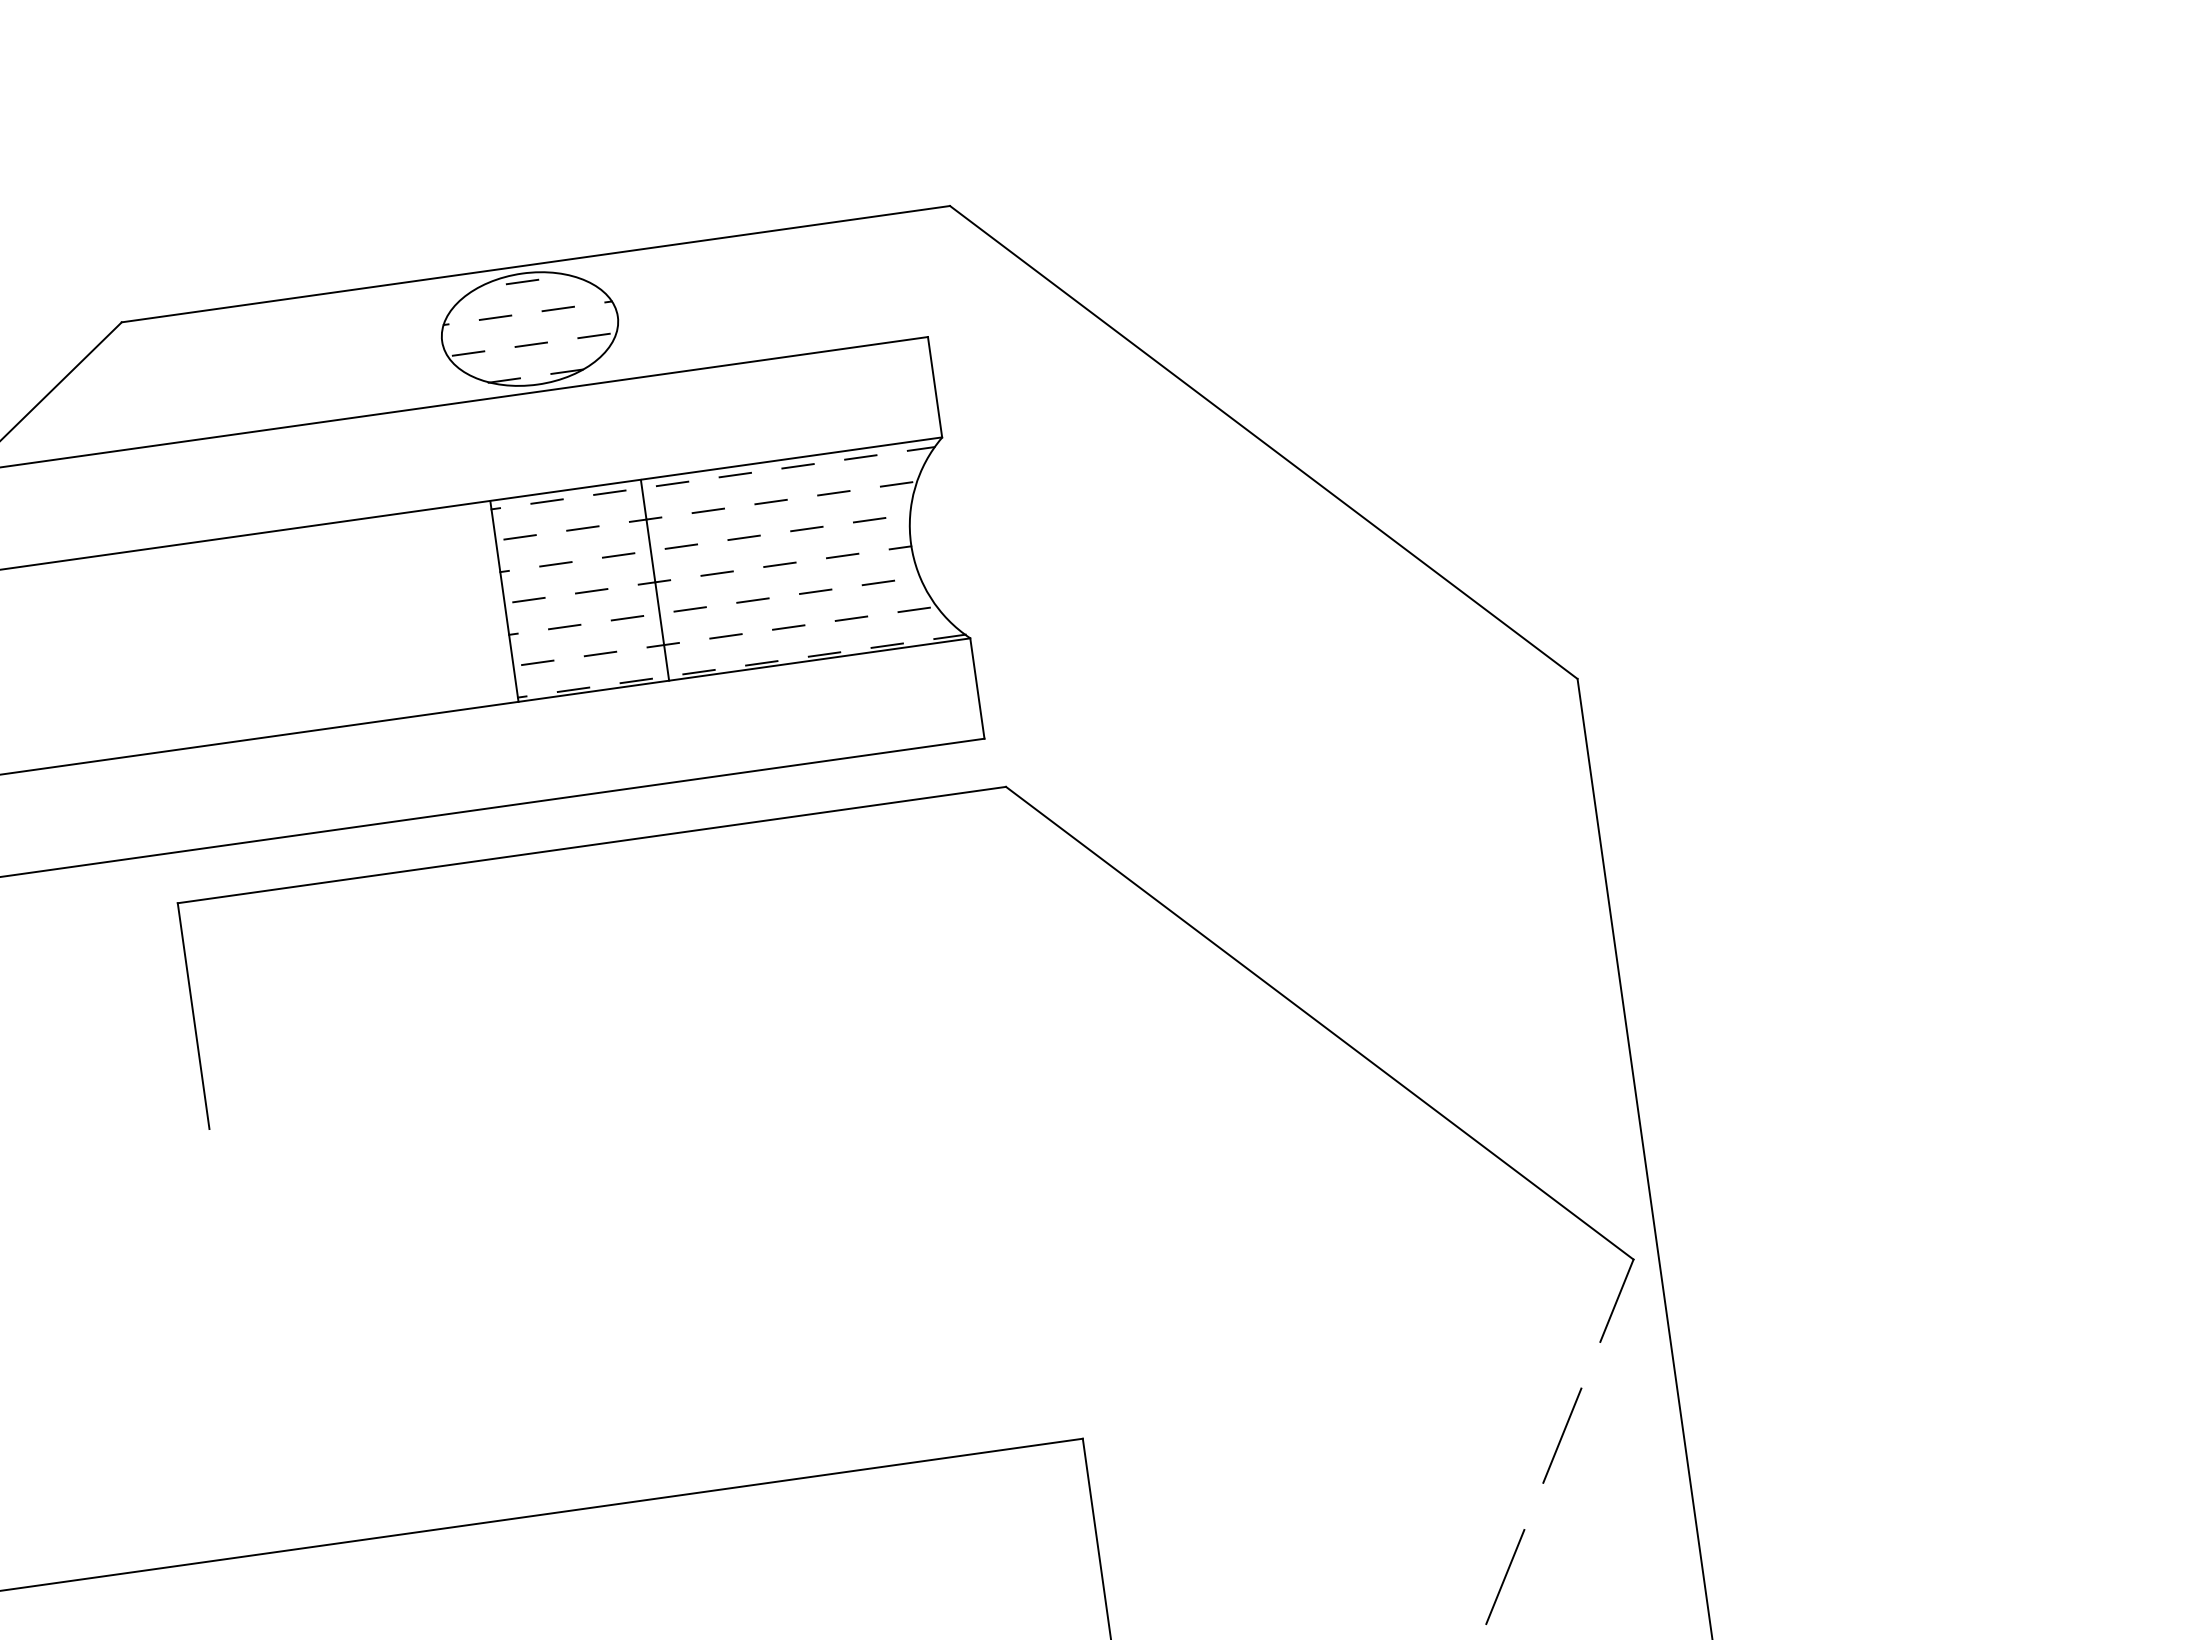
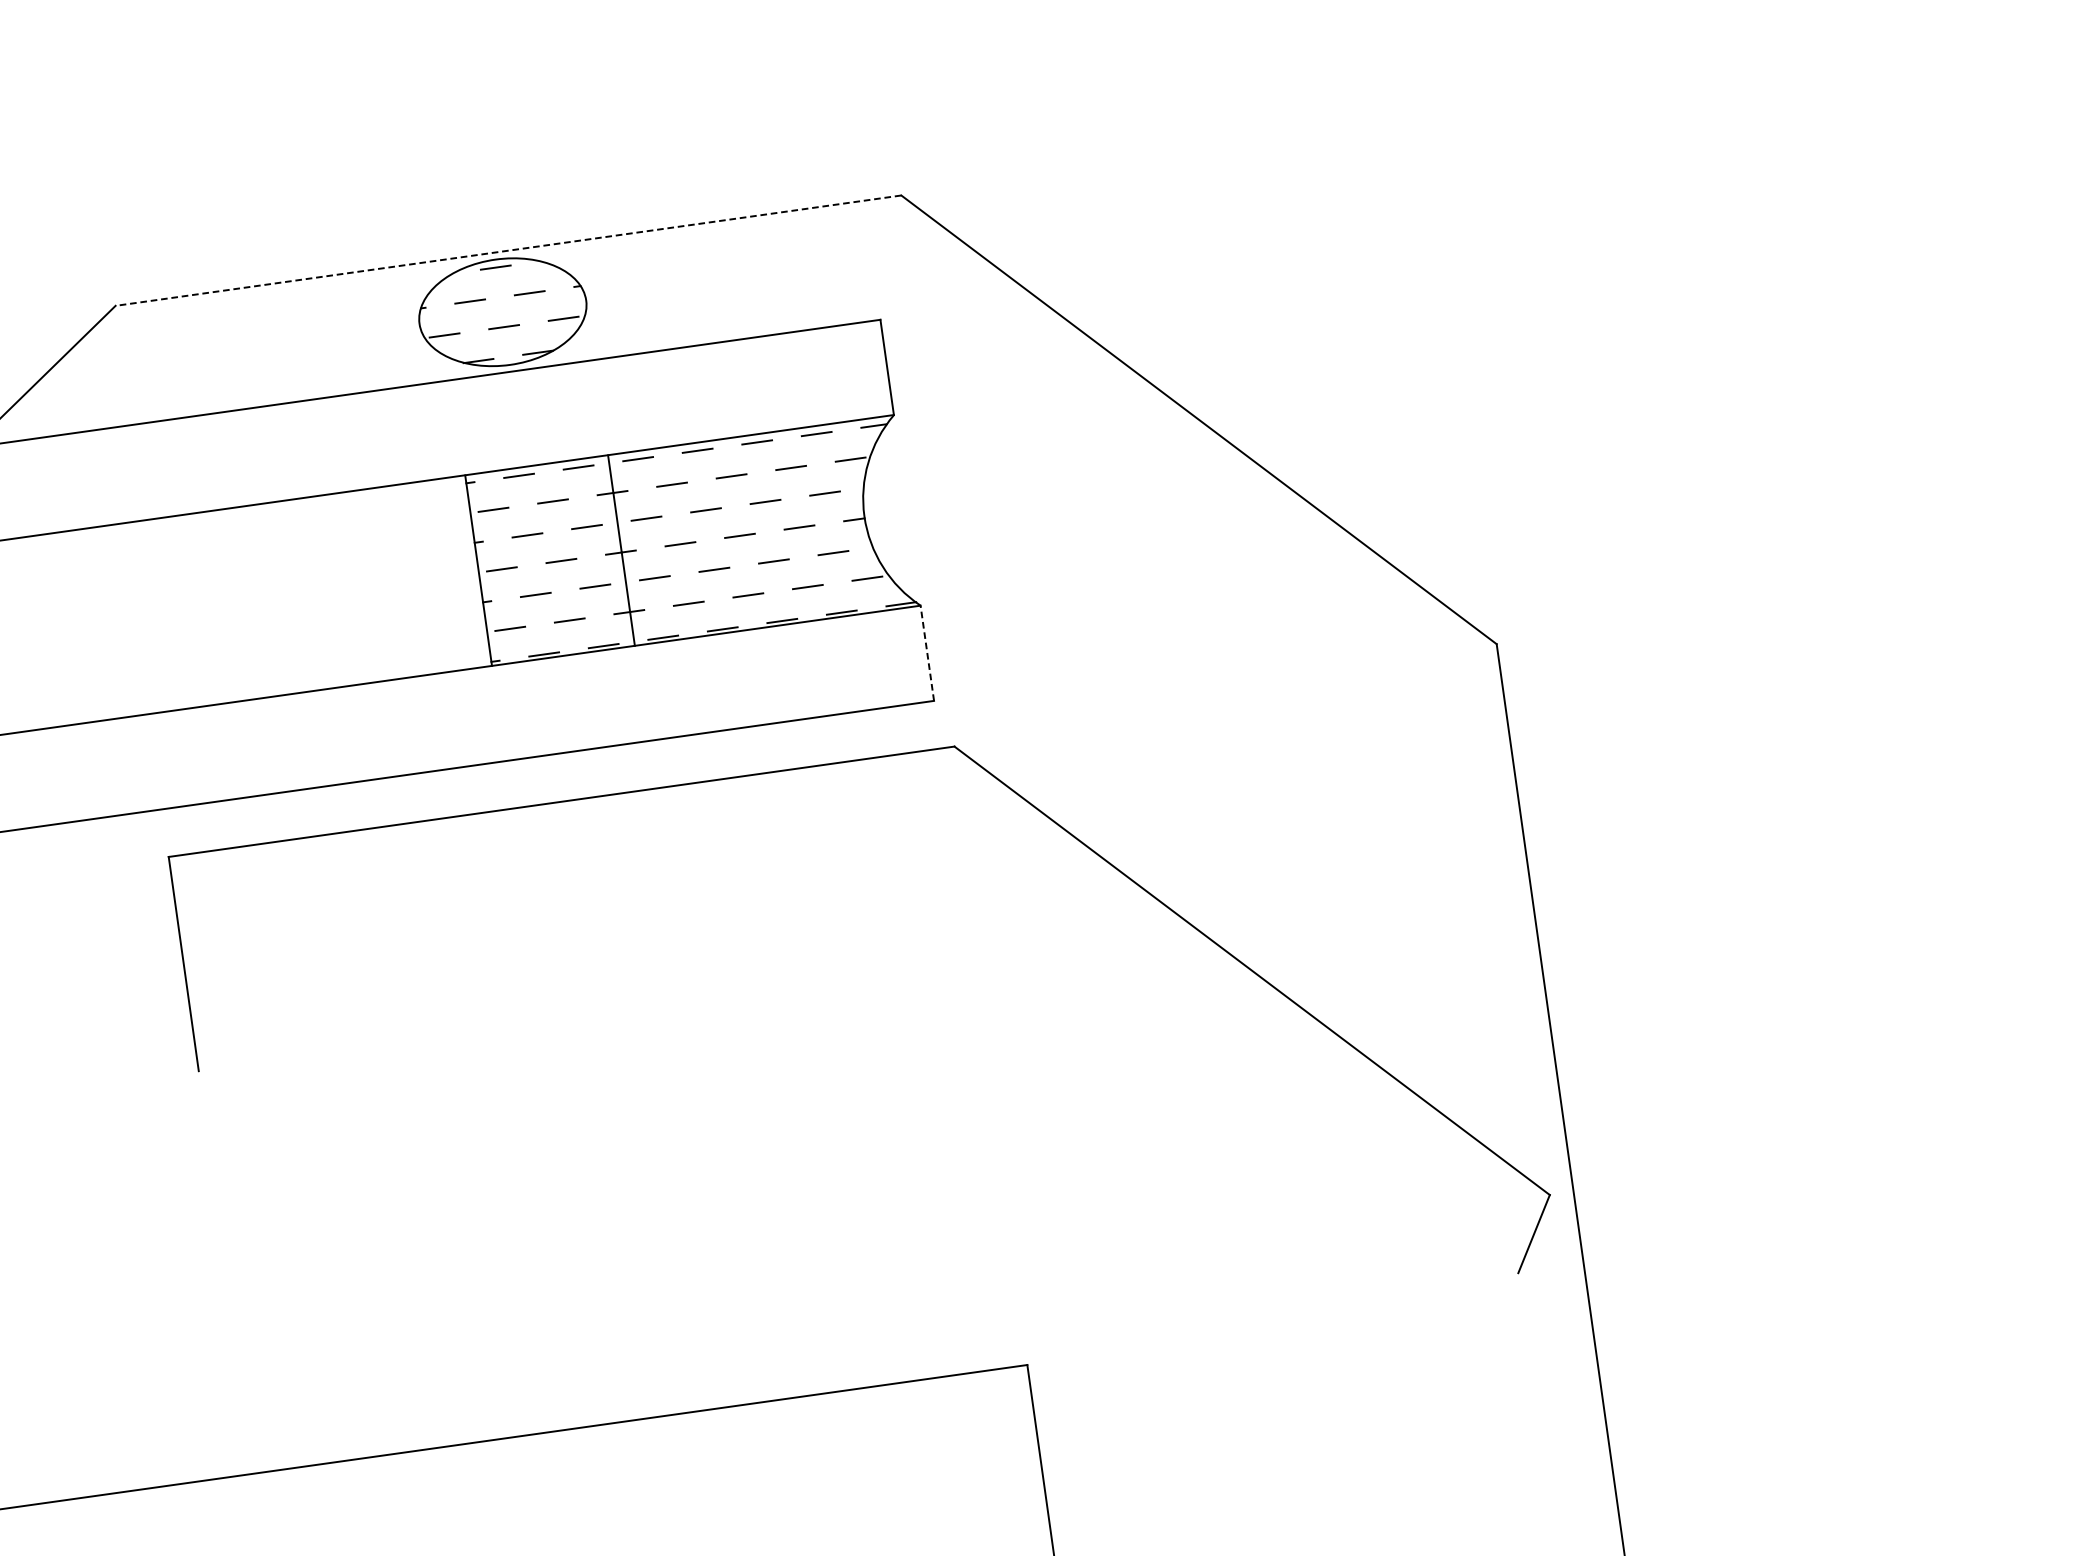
line: (535, 264) -> (508, 250), solid -> dashed
line: (977, 688) -> (927, 653), solid -> dashed
line: (1562, 1435) -> (1482, 1361), removed
line: (1505, 1576) -> (1428, 1495), removed

